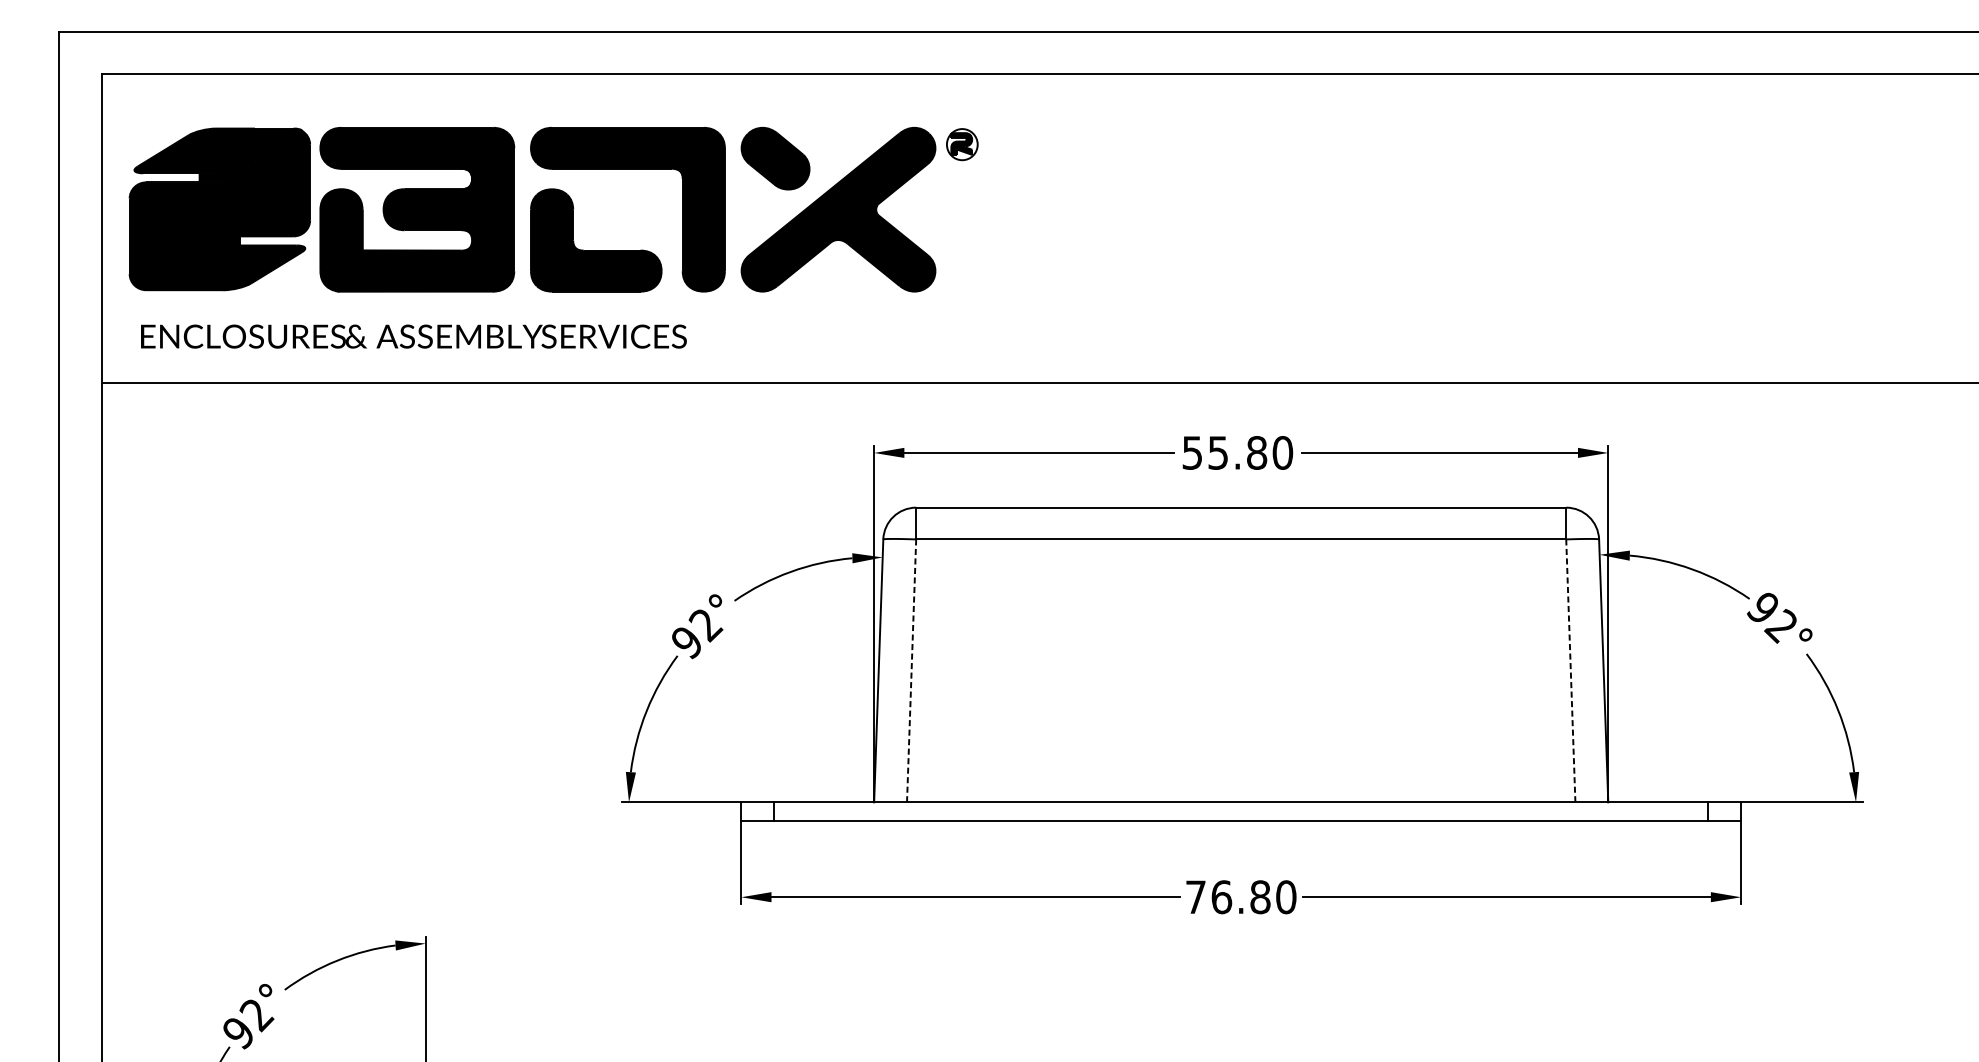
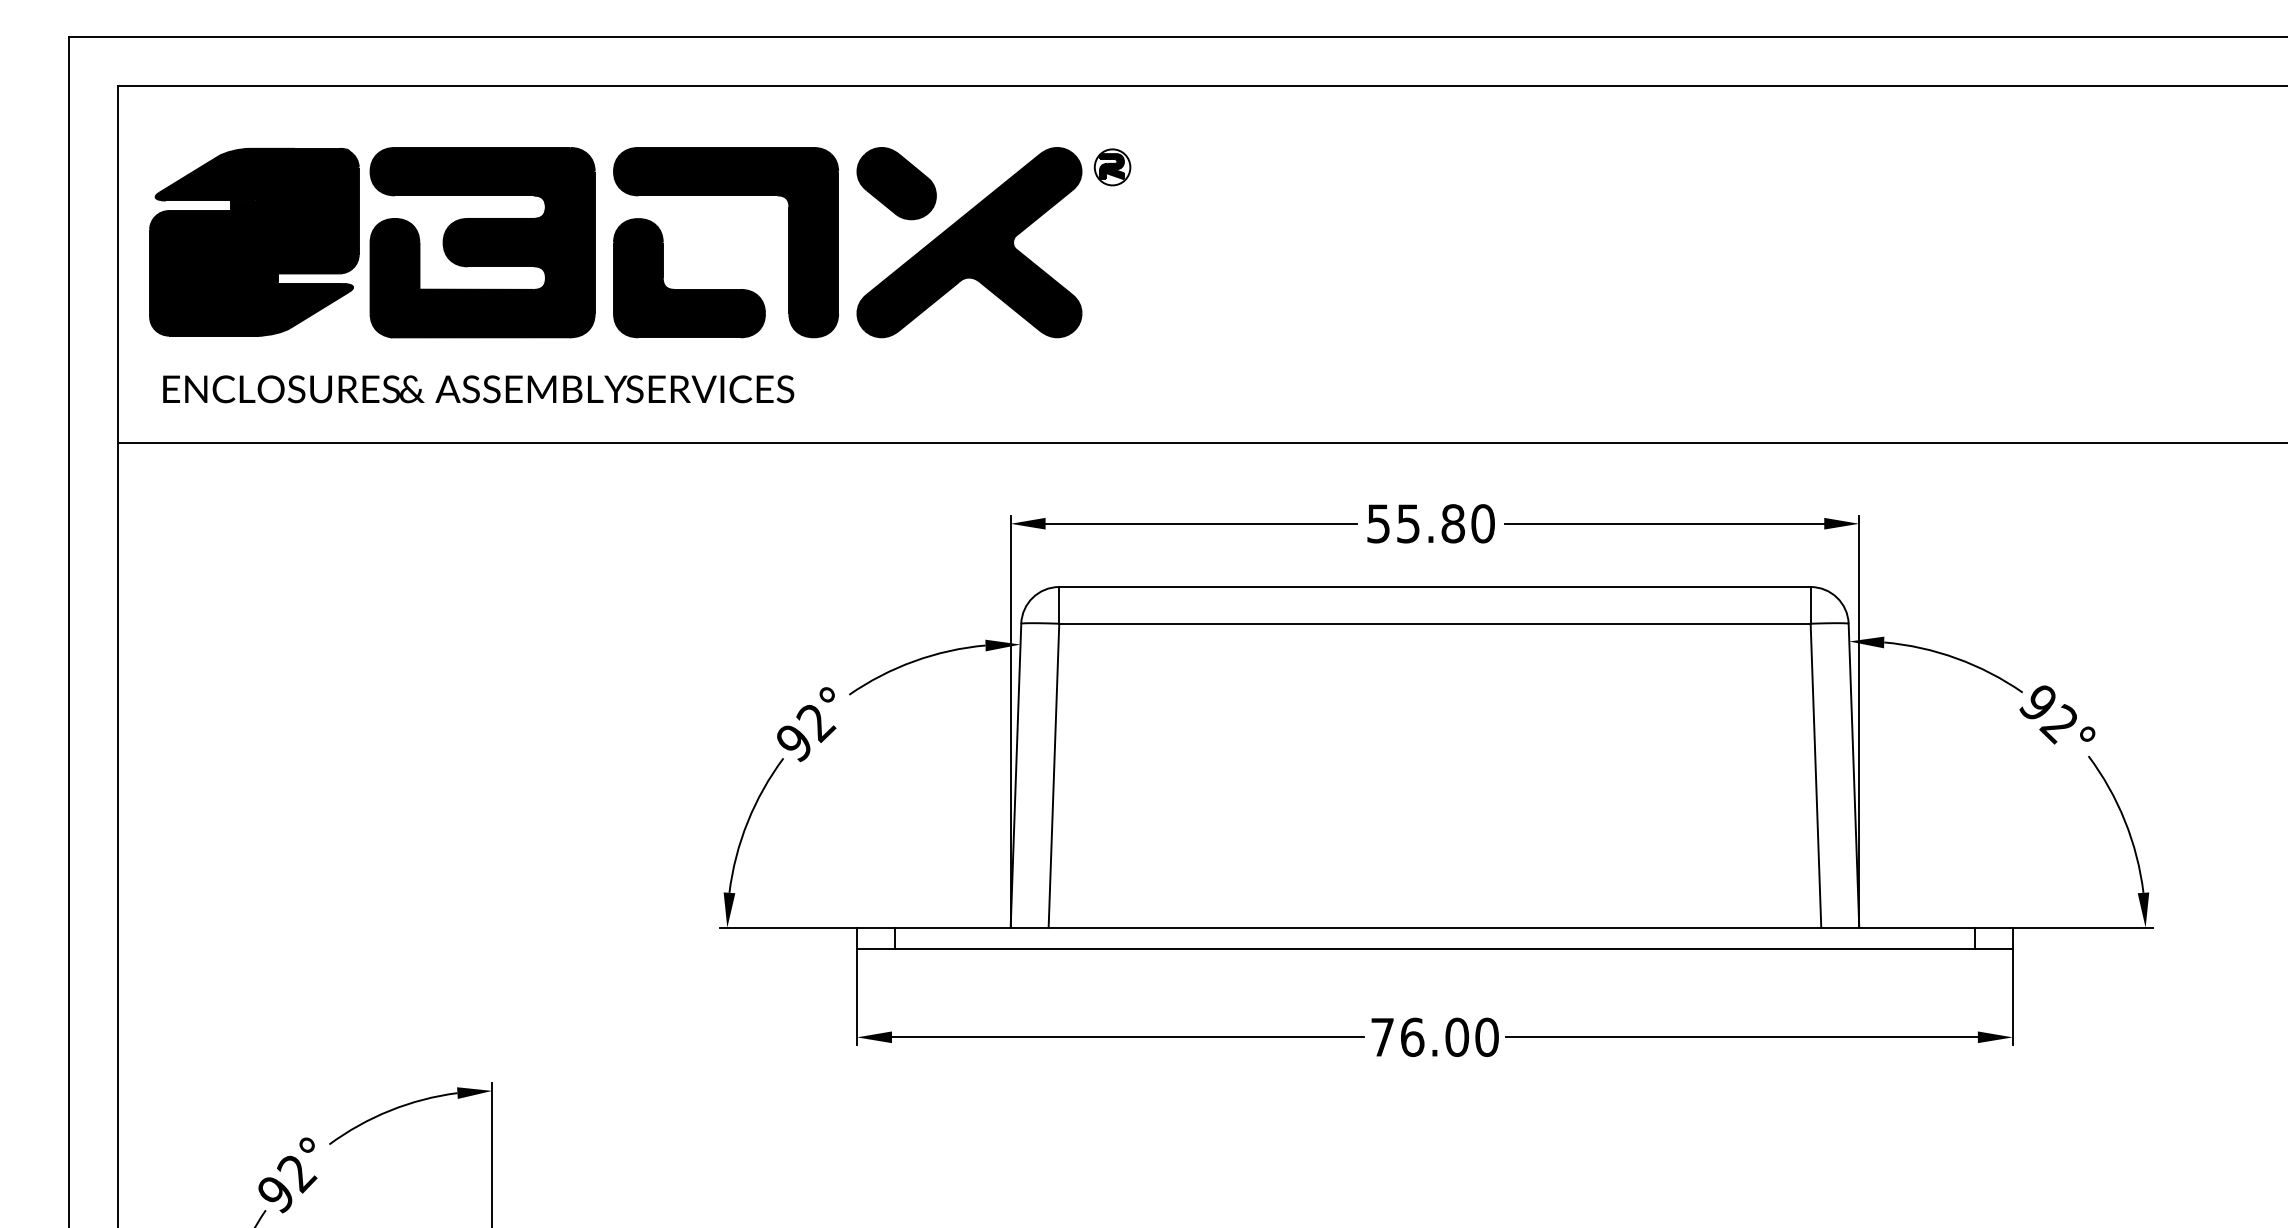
line: (911, 671) -> (1053, 776), dashed -> solid
line: (1570, 671) -> (1815, 776), dashed -> solid
text: (1260, 896) -> (1457, 1036), 76.80 -> 76.00

